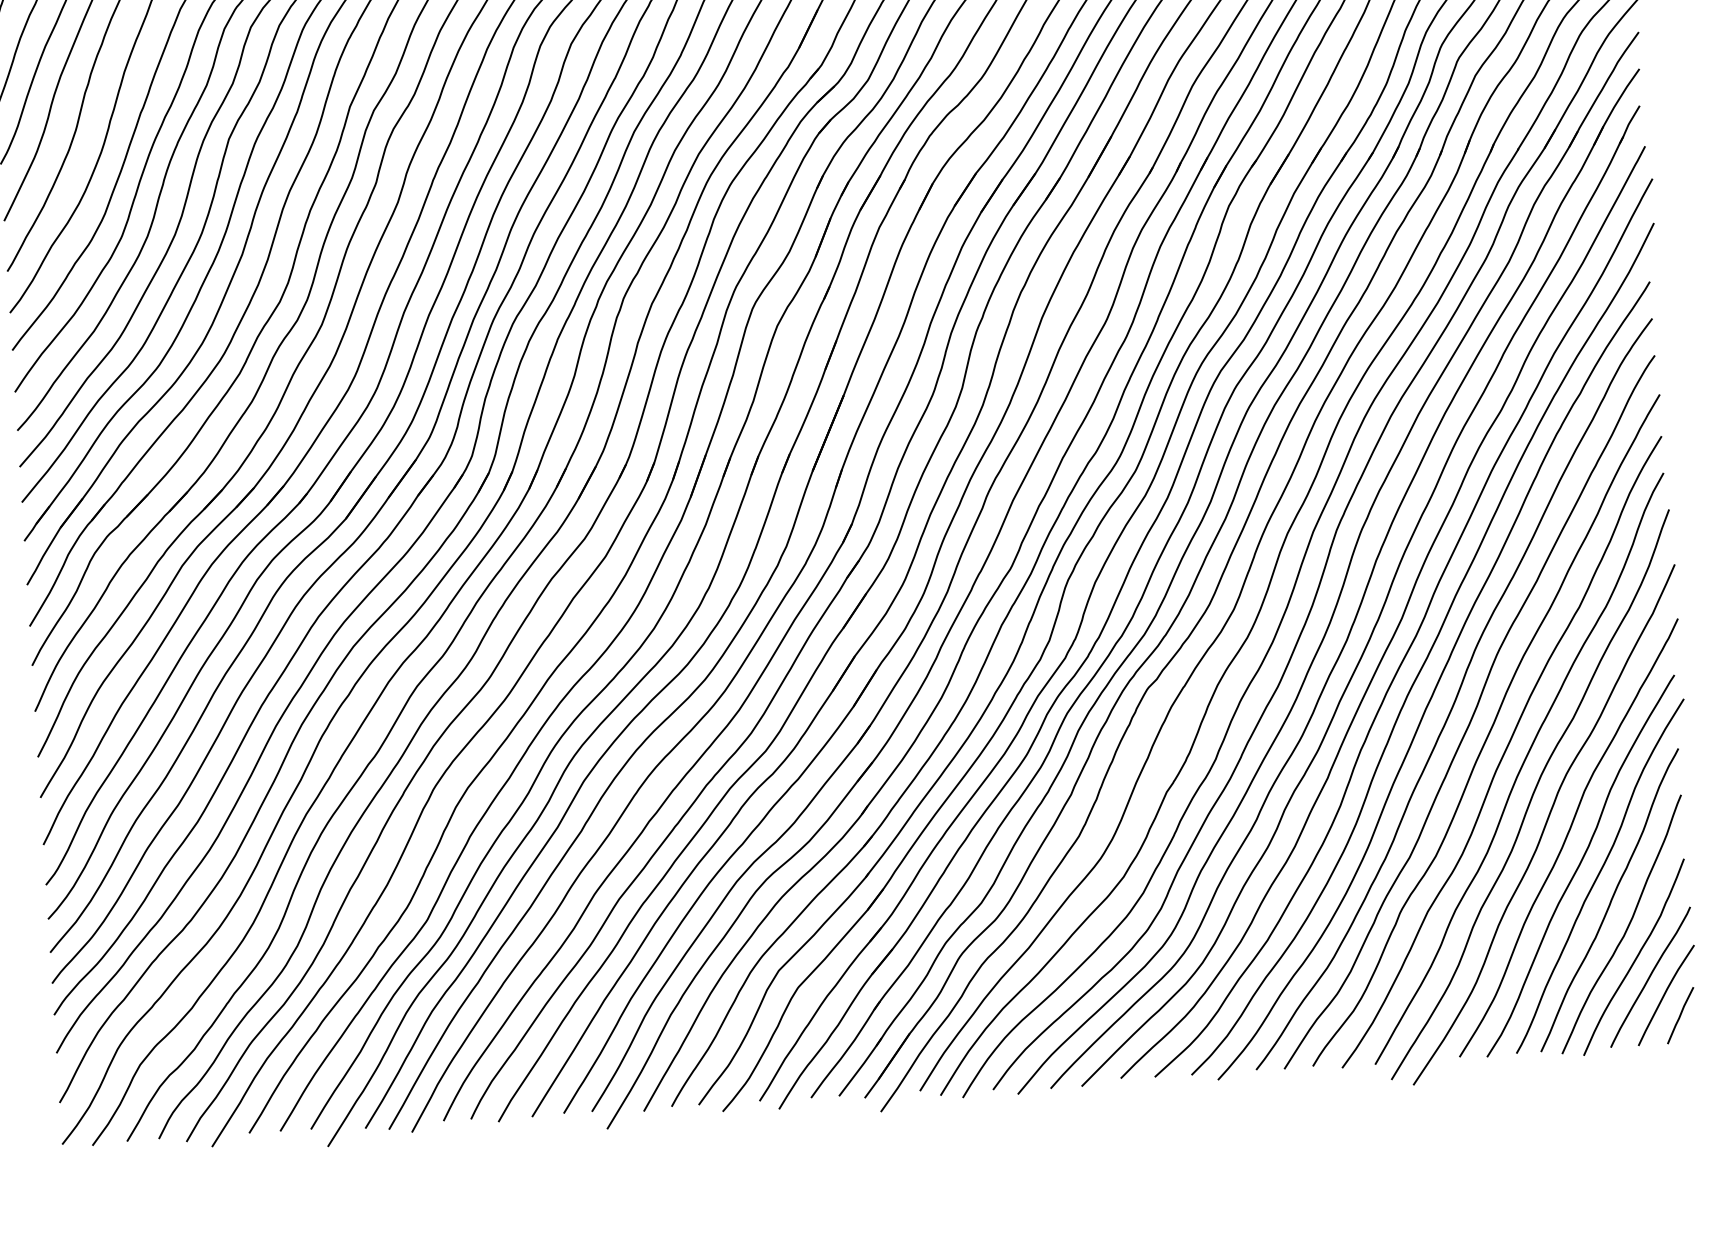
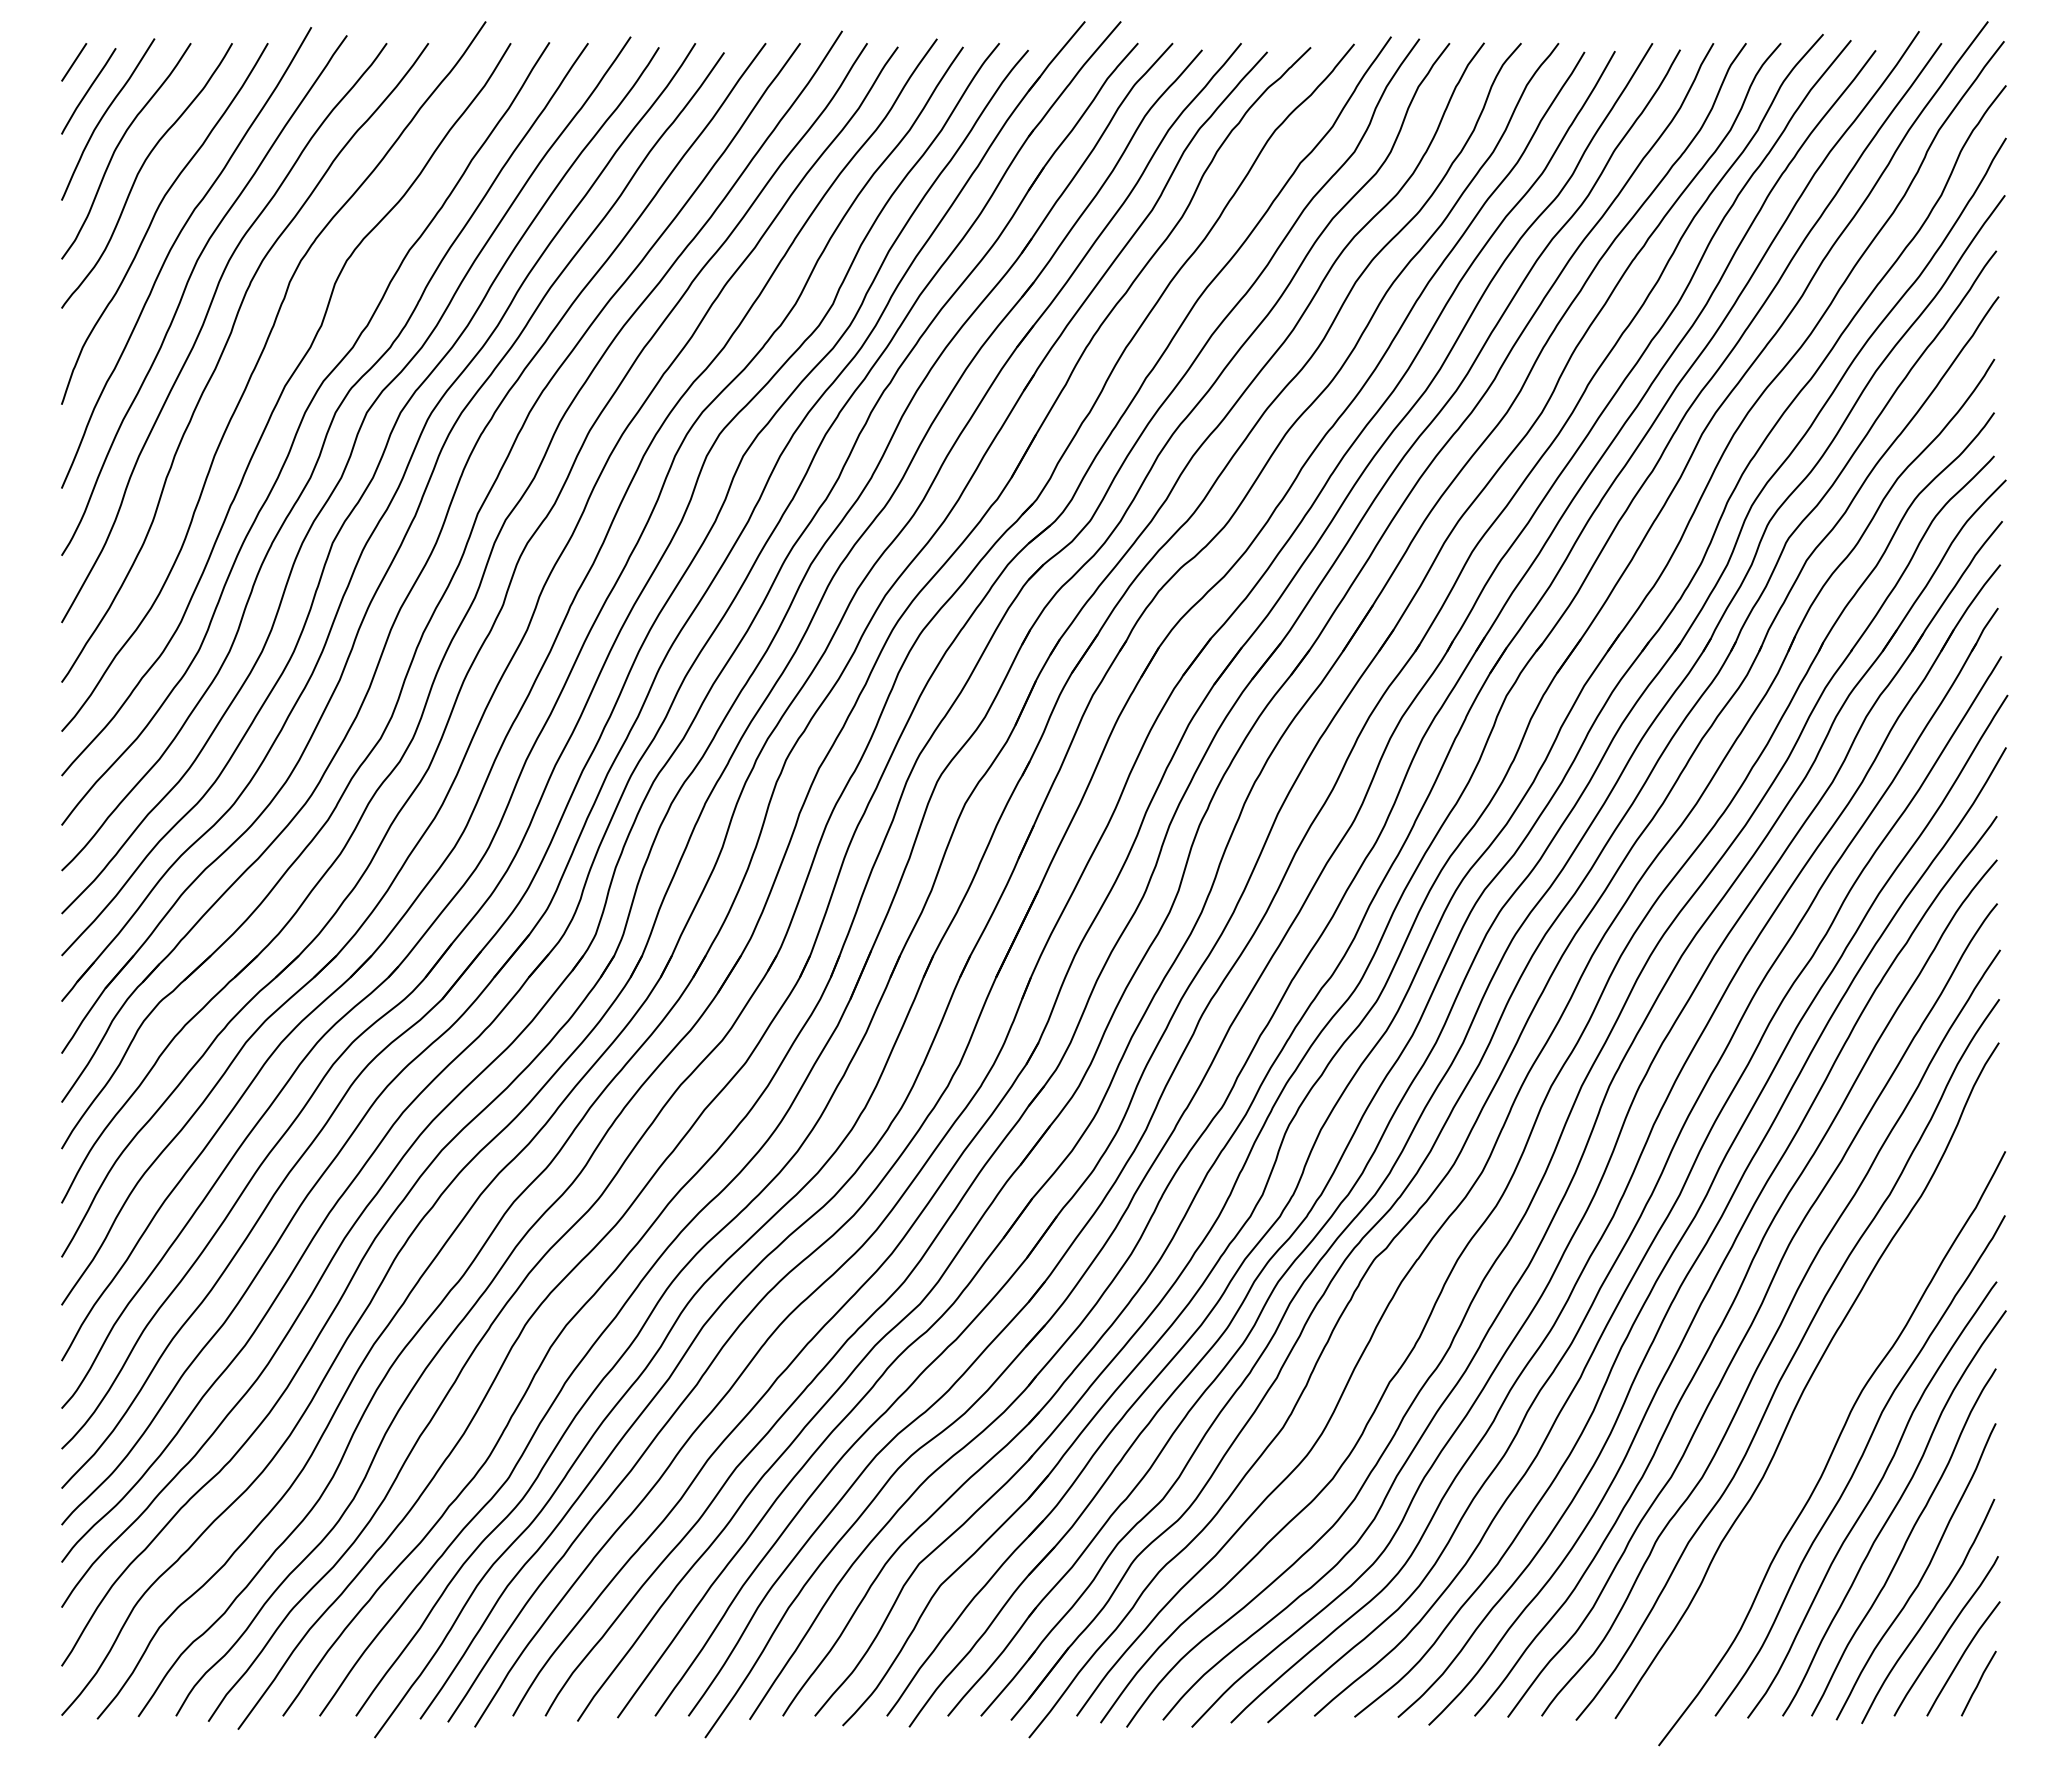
curve: (1531, 795) -> (1819, 1413), removed

